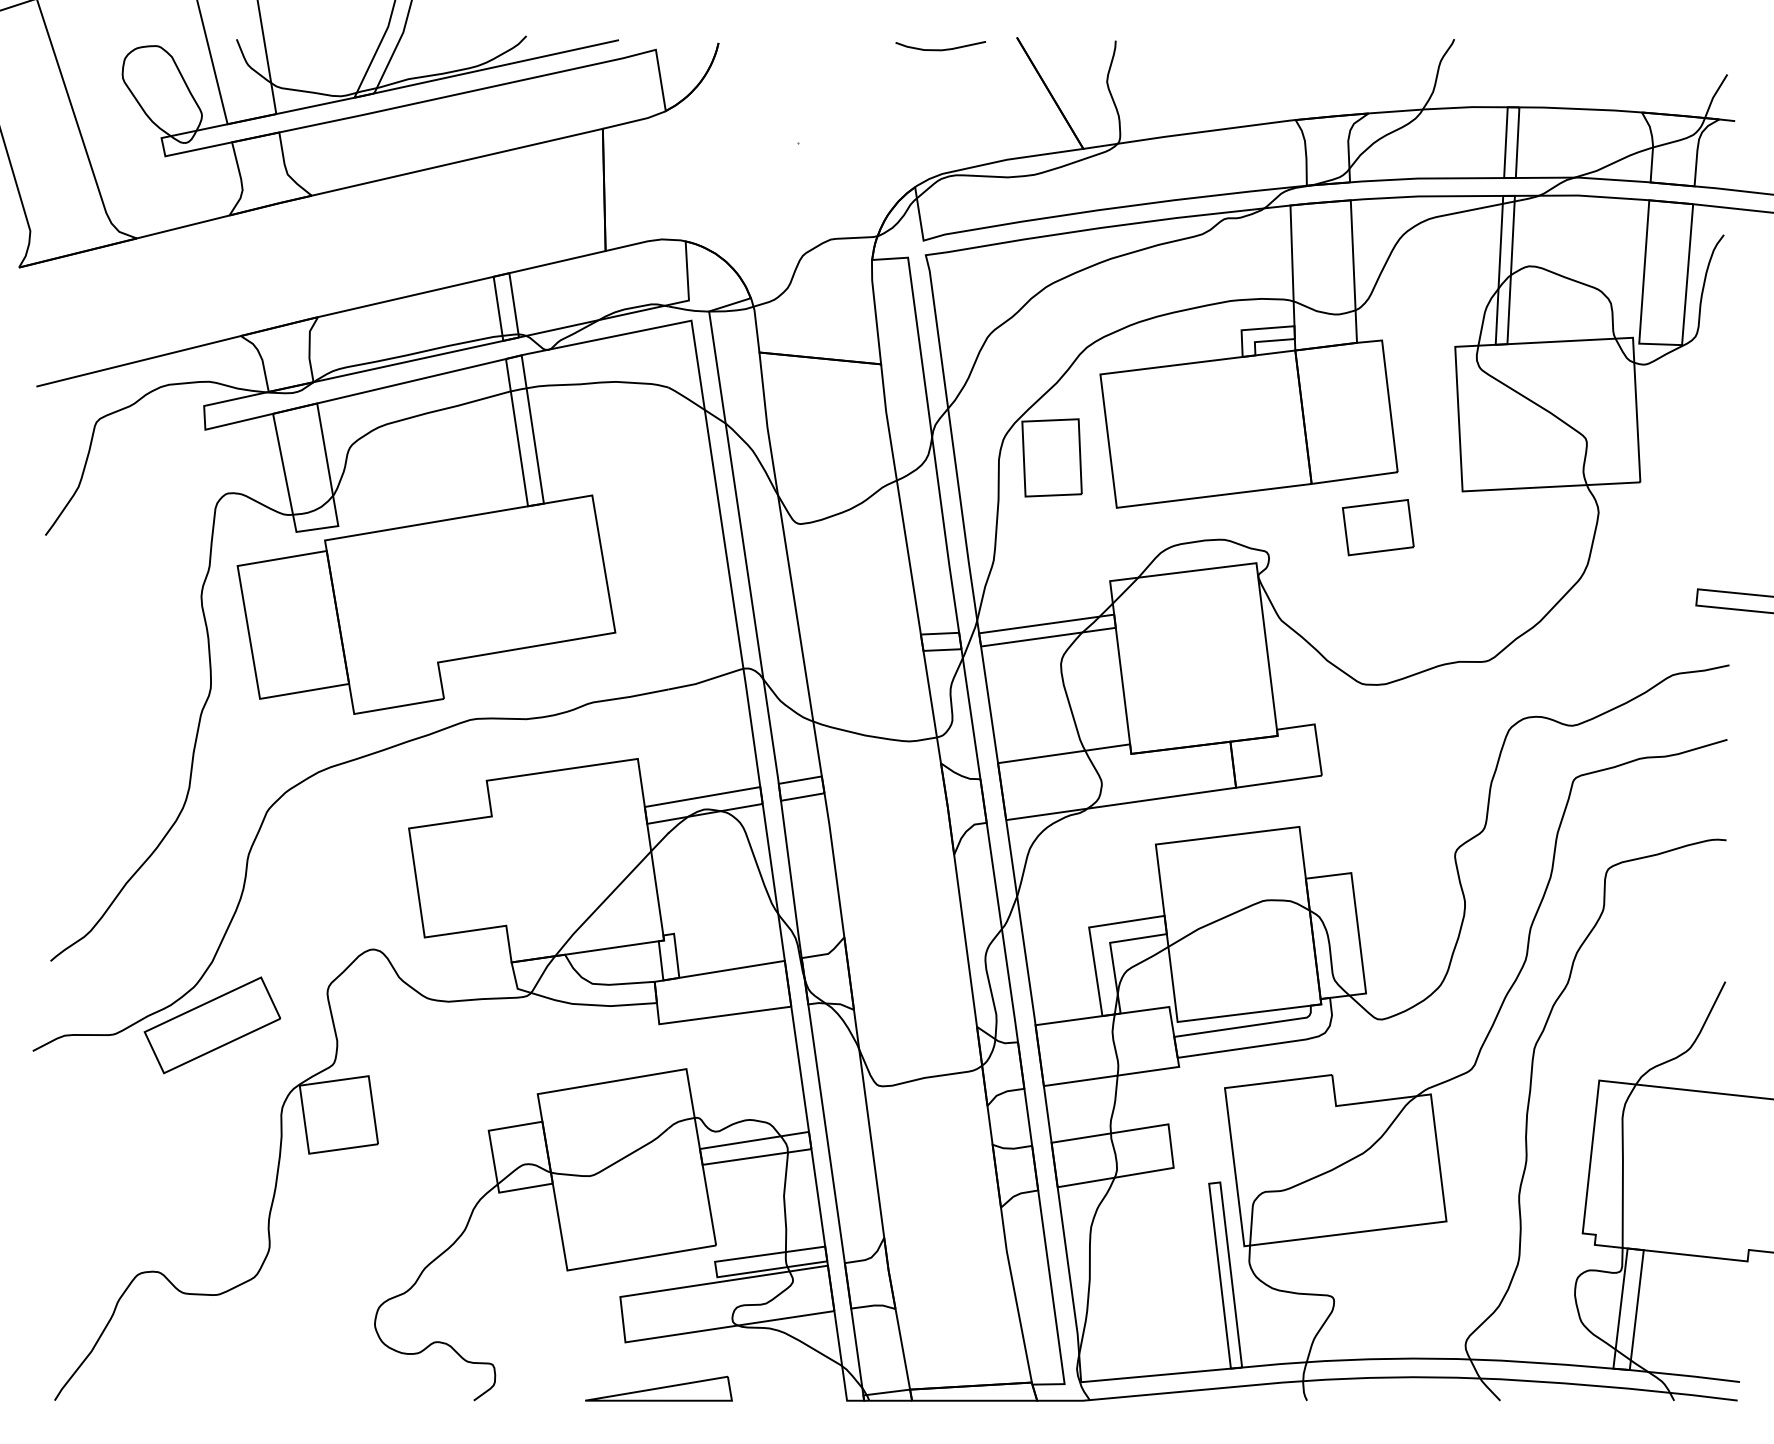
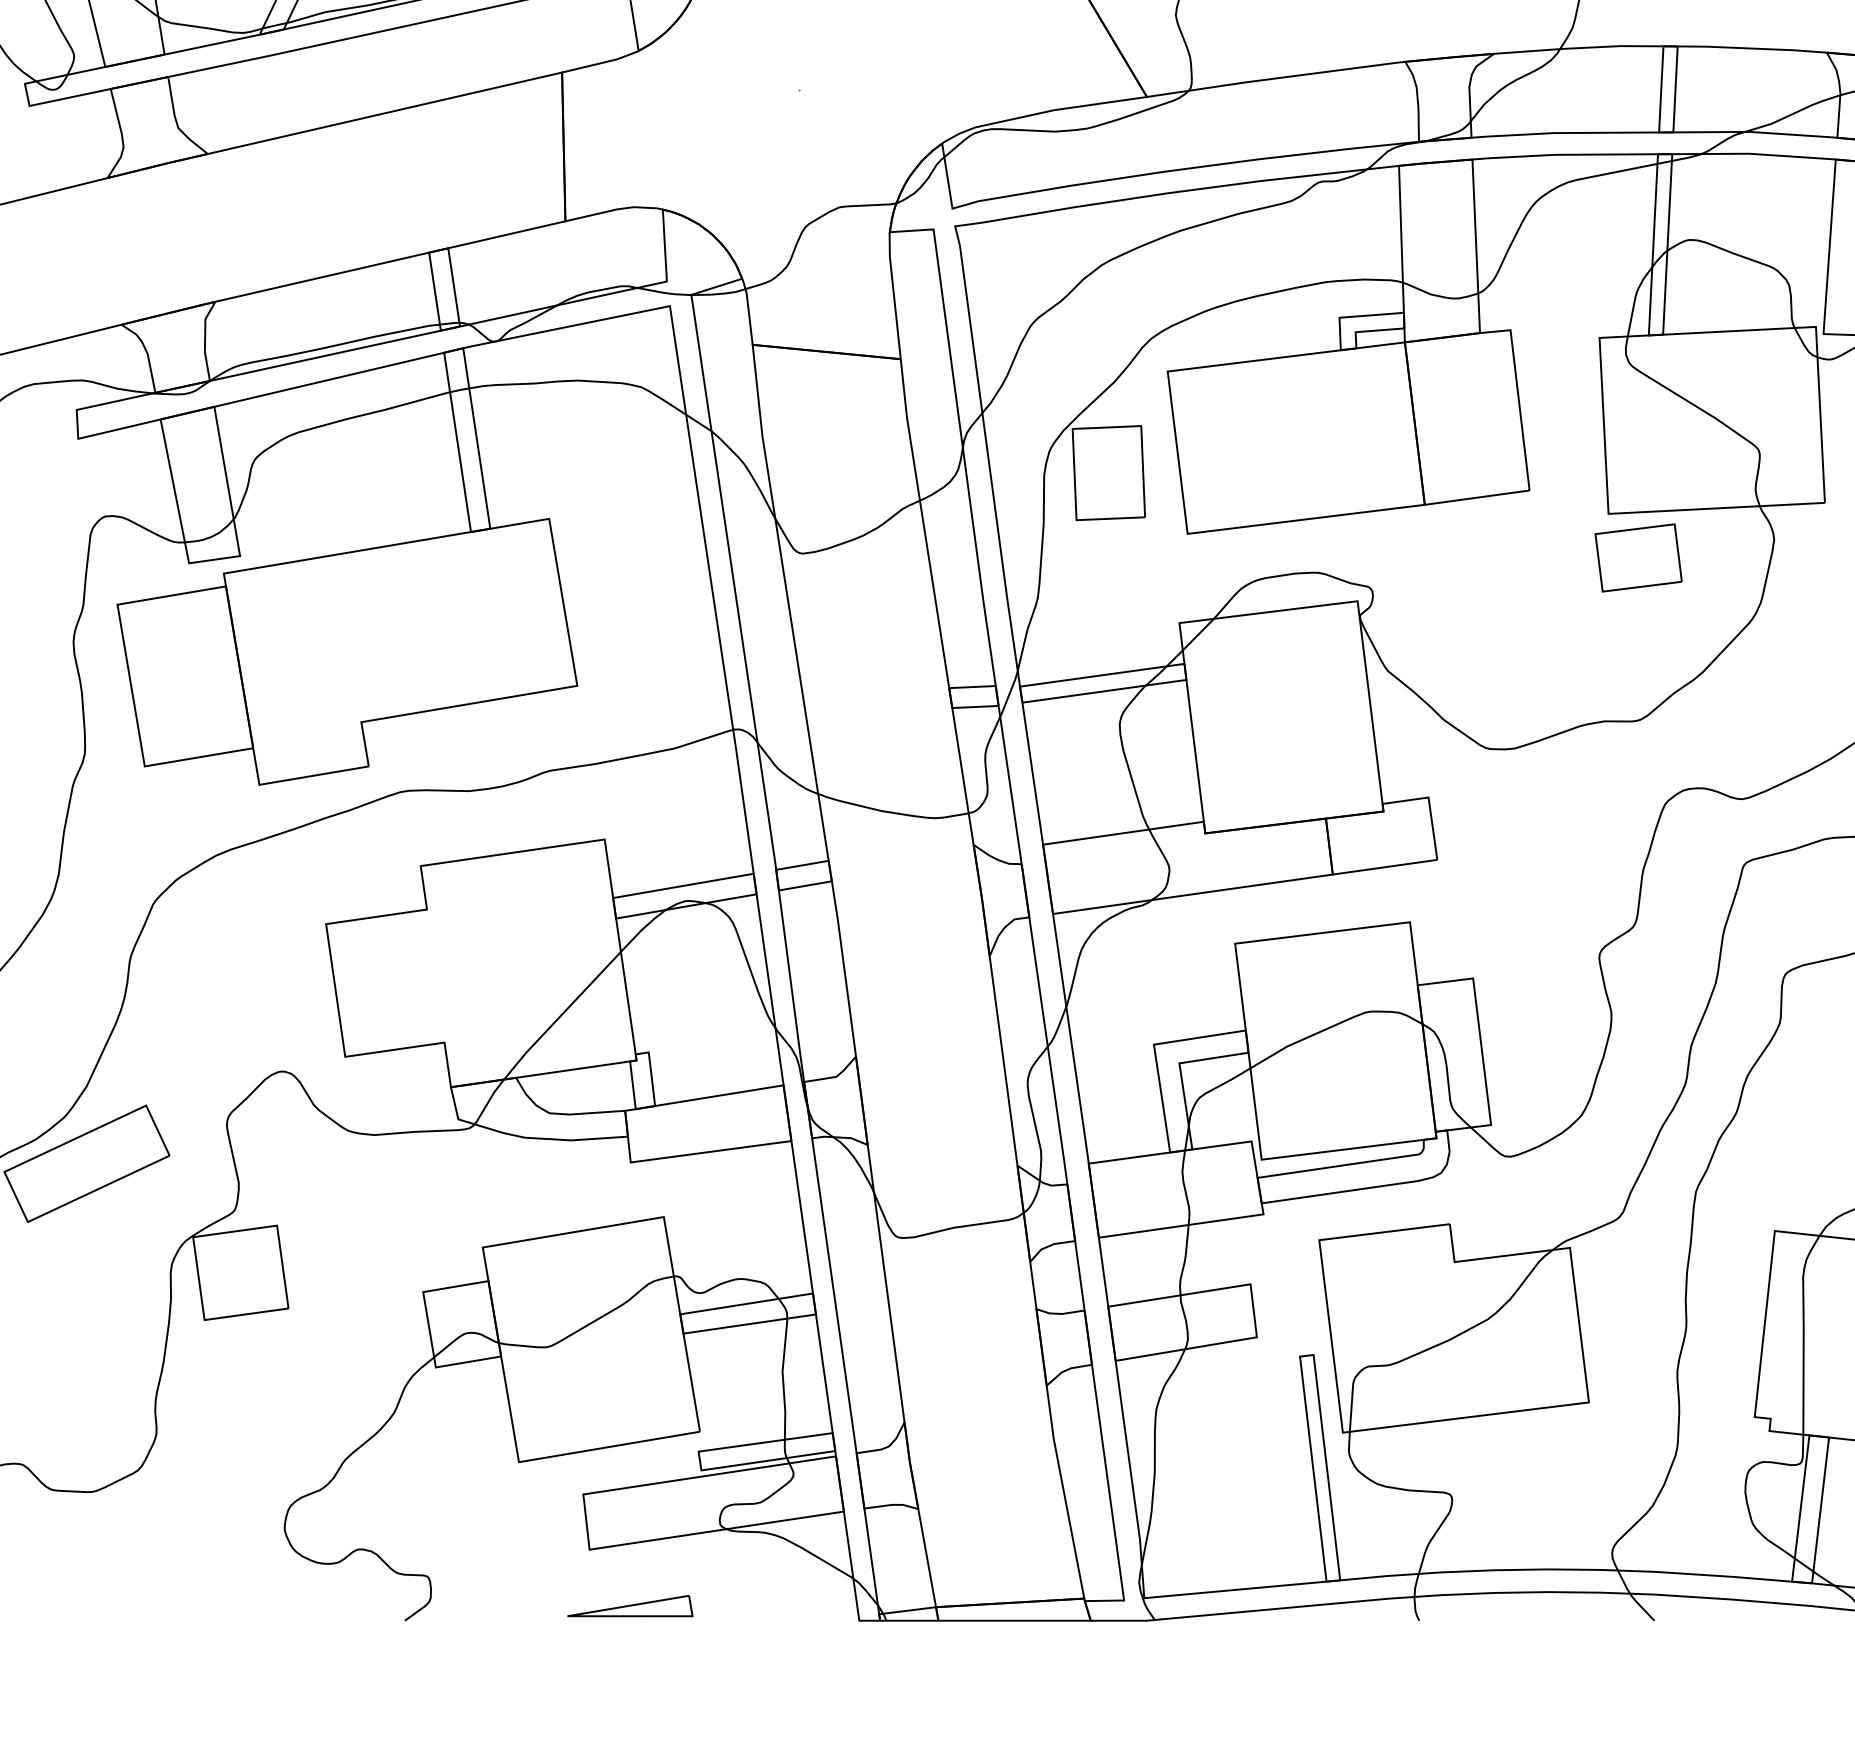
part: (1378, 527) -> (1638, 557), moved
part: (658, 1388) -> (629, 1605), size x0.7

